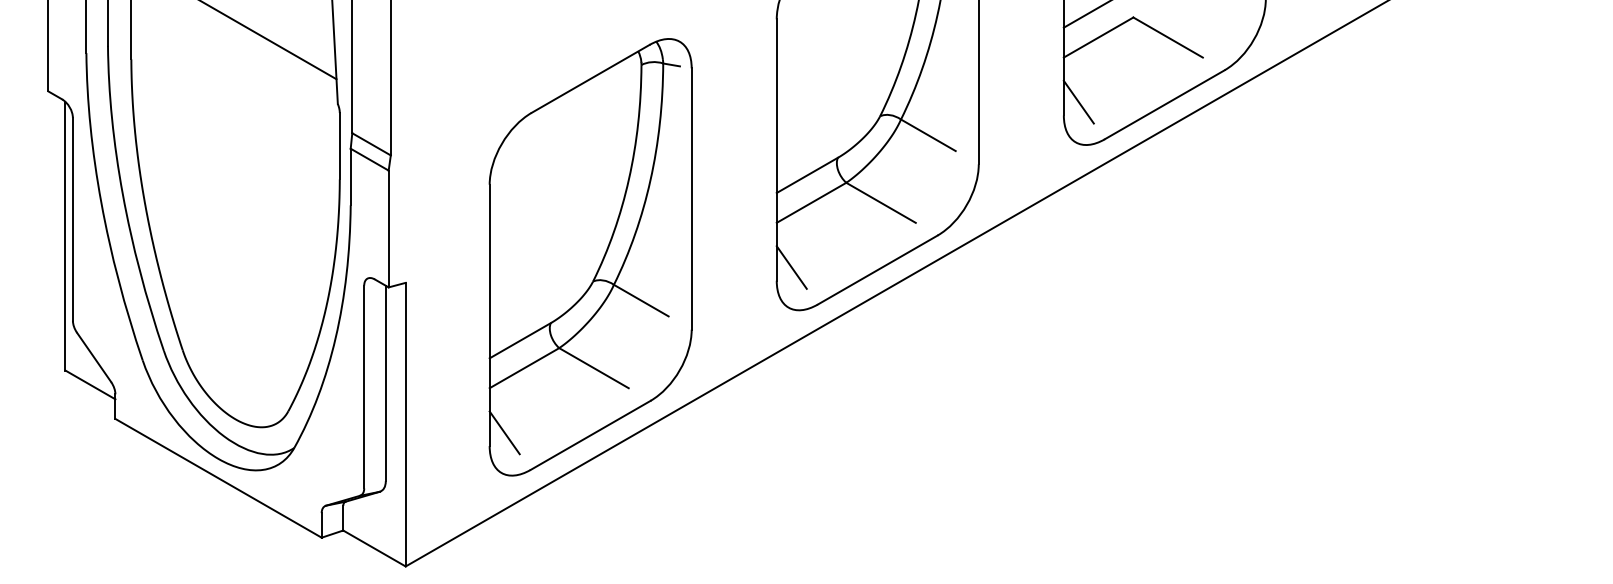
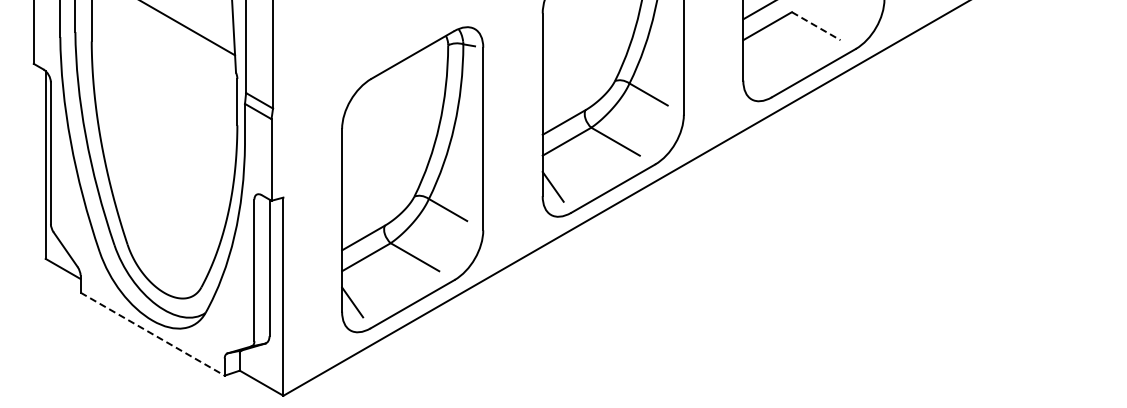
line: (1168, 37) -> (816, 26), solid -> dashed
line: (1078, 102) -> (753, 71), removed
line: (219, 478) -> (153, 334), solid -> dashed

